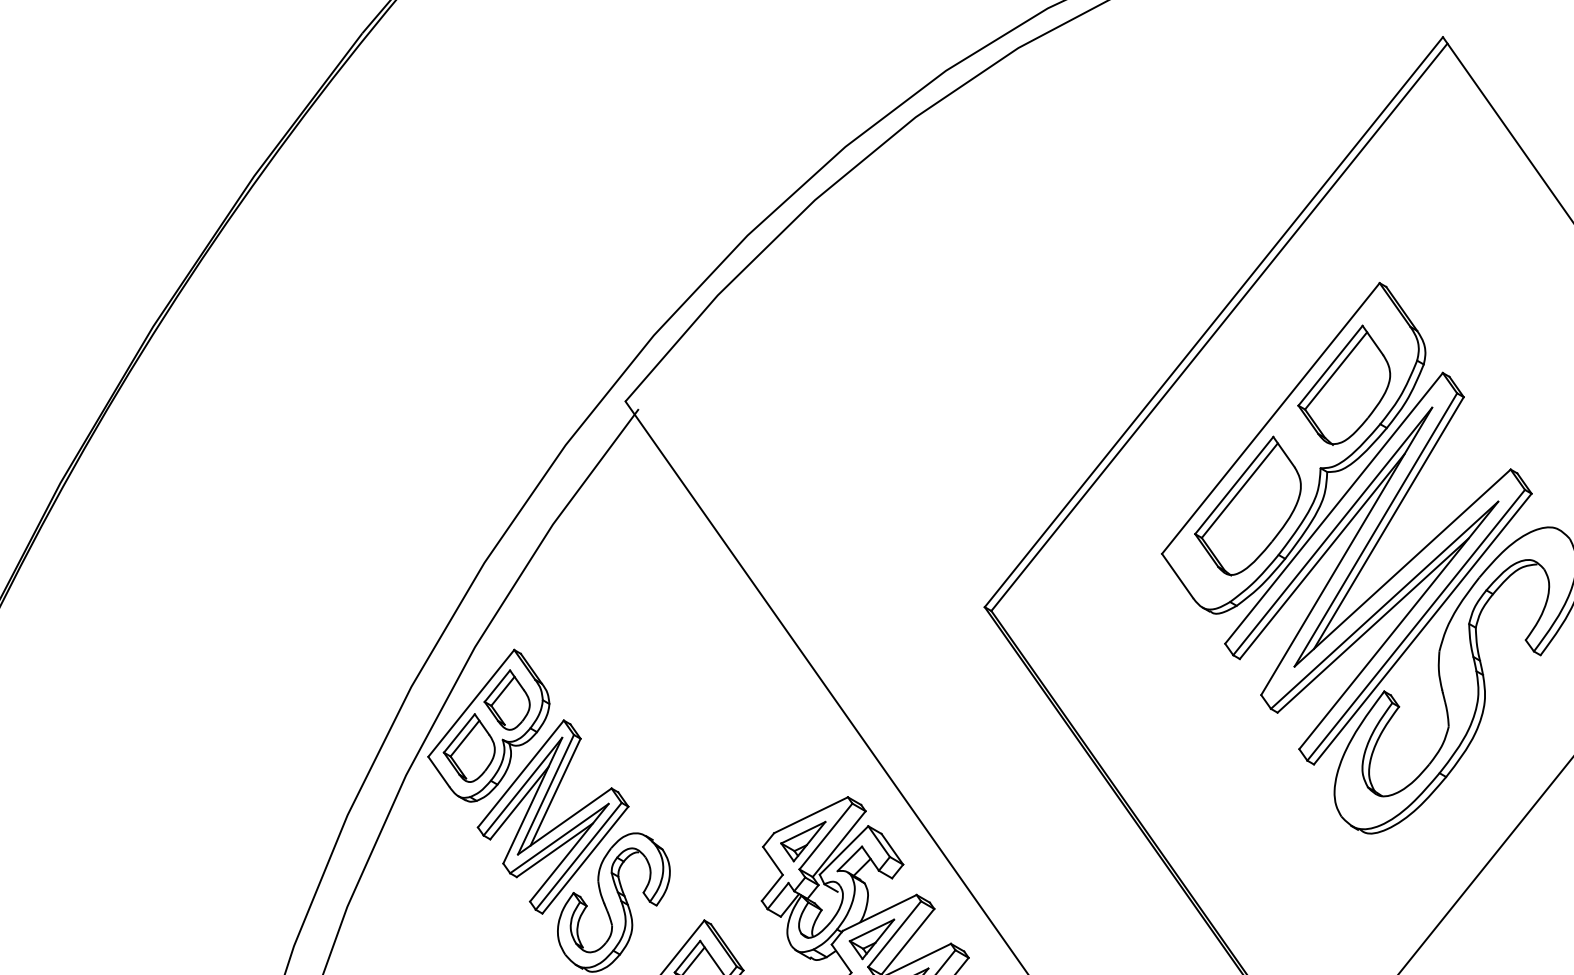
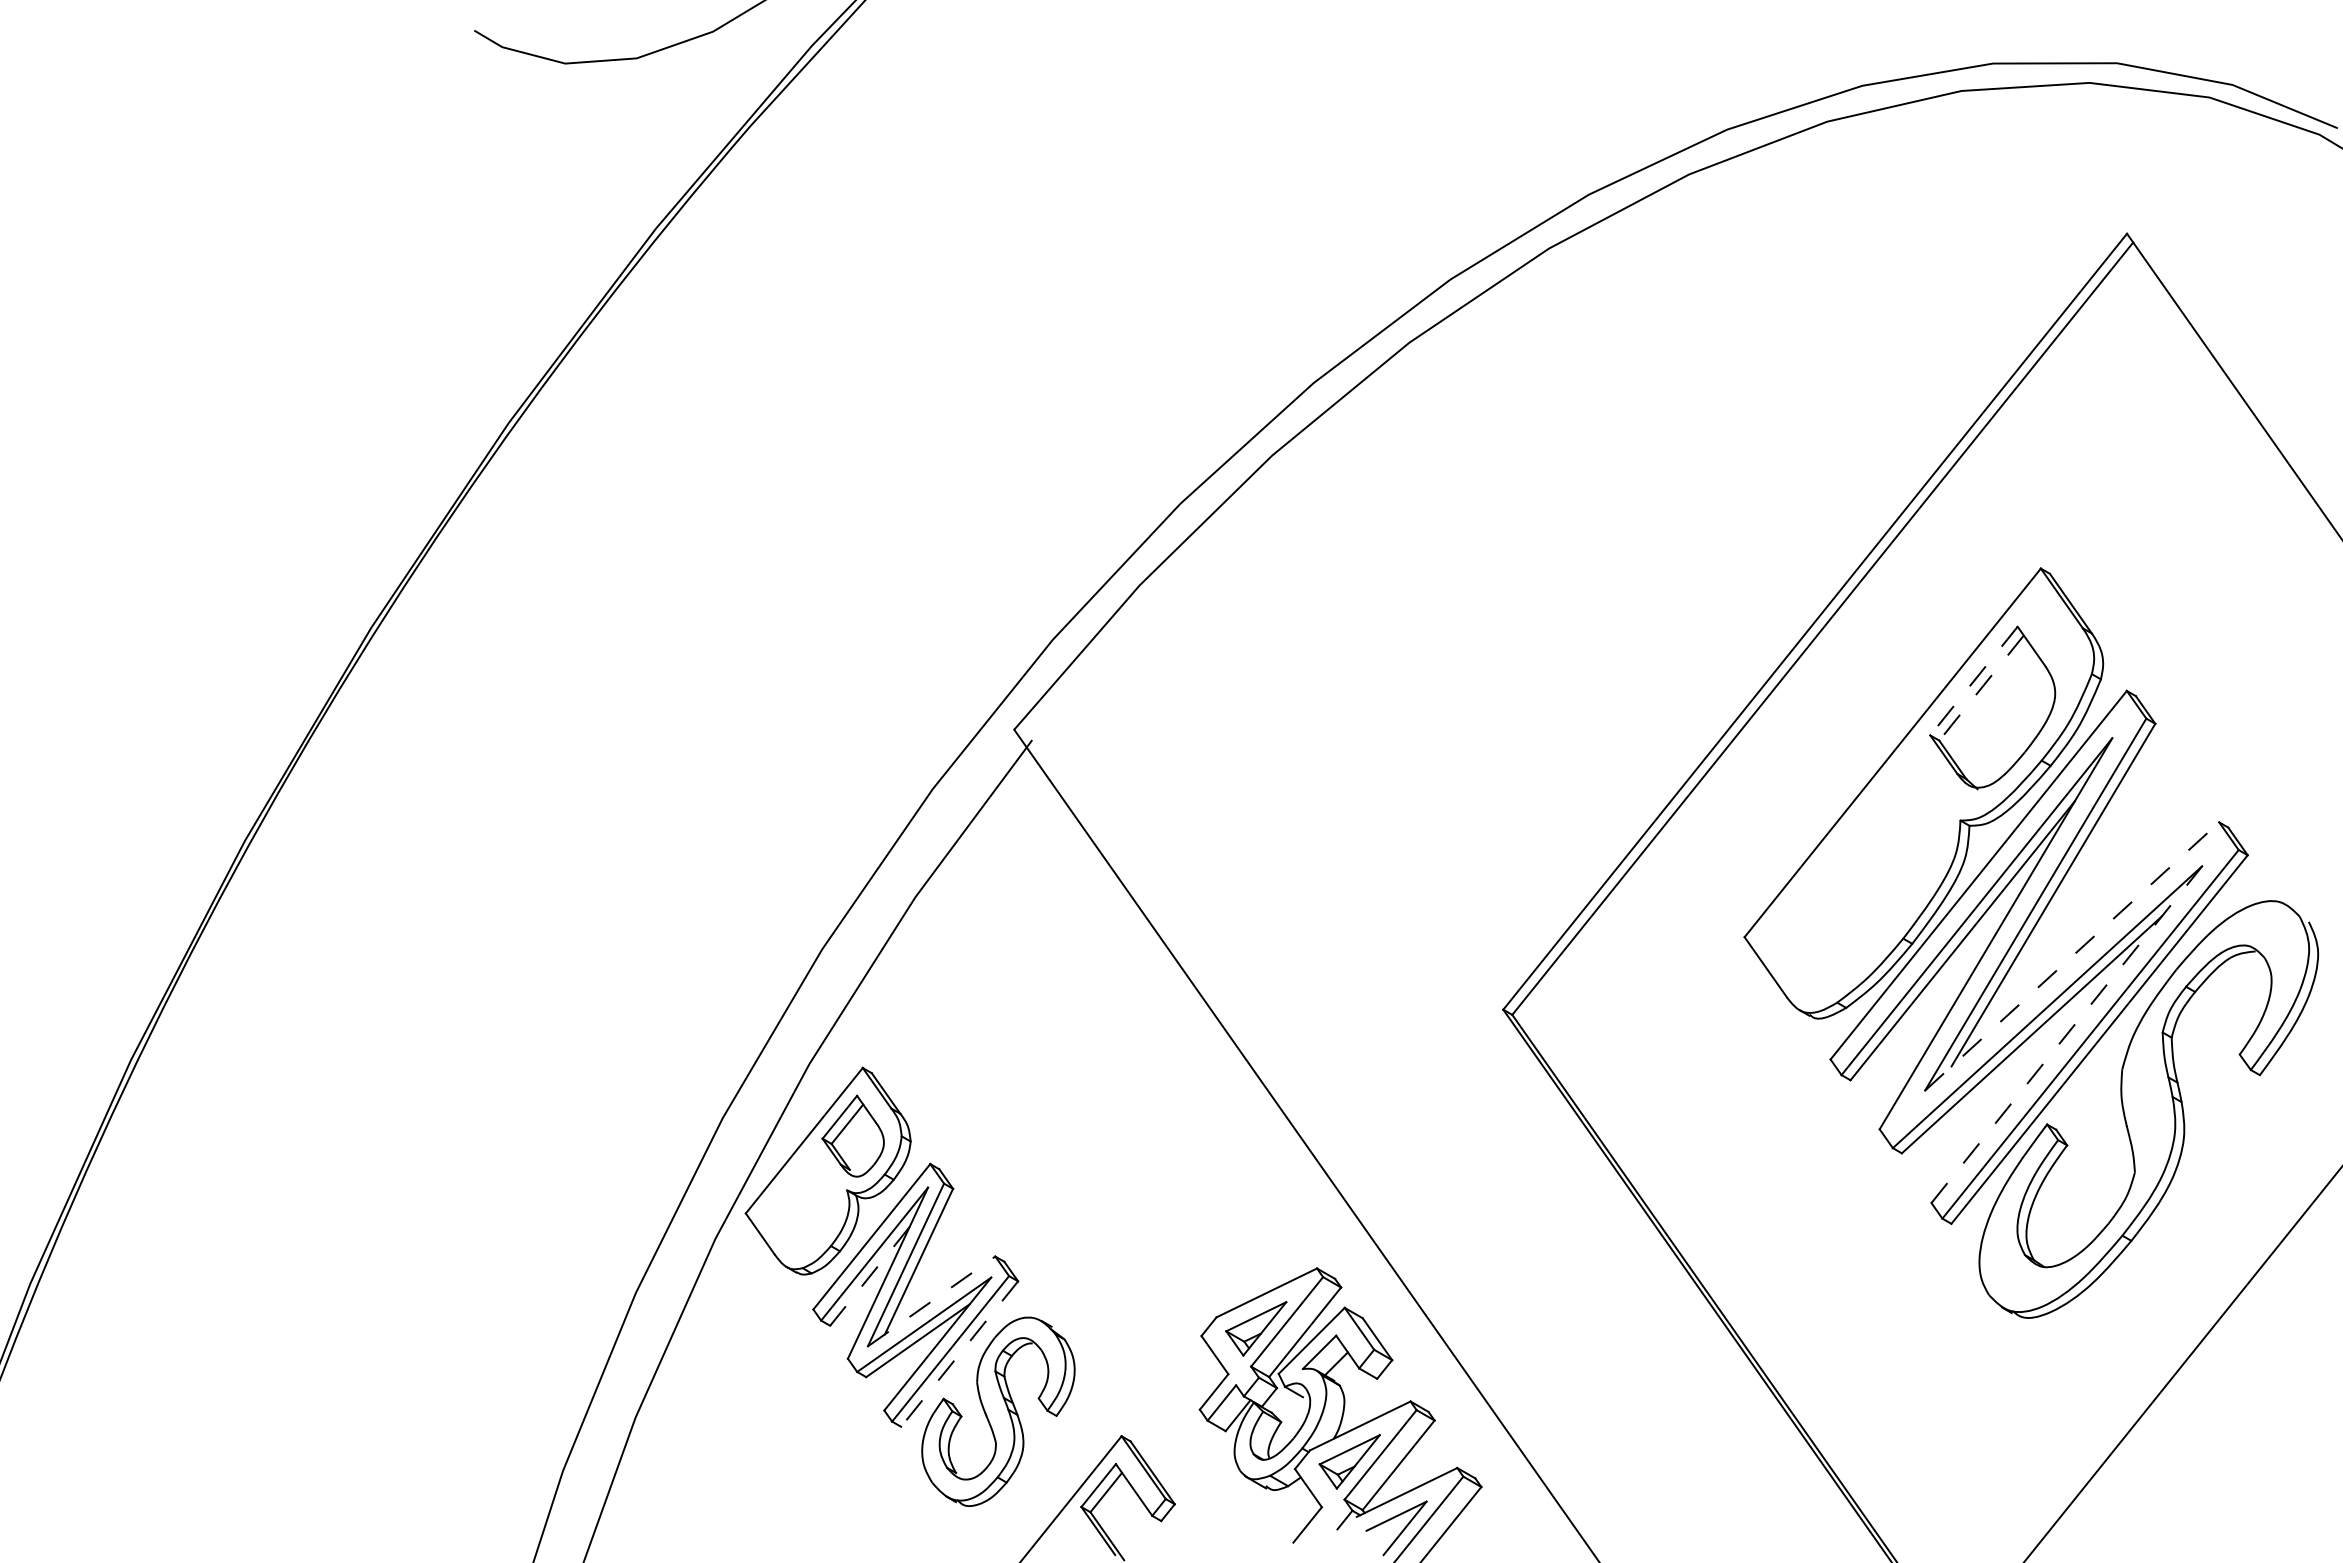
line: (1330, 366) -> (1973, 681), solid -> dashed
line: (1336, 371) -> (1981, 688), solid -> dashed
part: (1247, 505) -> (1861, 871), removed
line: (1402, 568) -> (2072, 956), solid -> dashed
line: (1399, 625) -> (2067, 1034), solid -> dashed
part: (469, 748) -> (801, 1201), removed
line: (519, 803) -> (869, 1276), solid -> dashed
line: (564, 821) -> (931, 1301), solid -> dashed
line: (585, 860) -> (959, 1354), solid -> dashed

